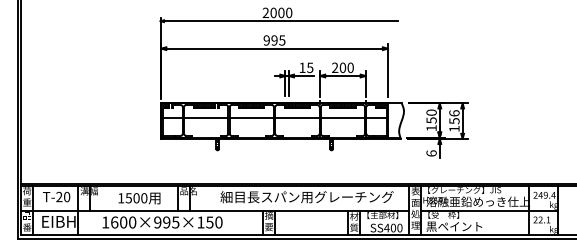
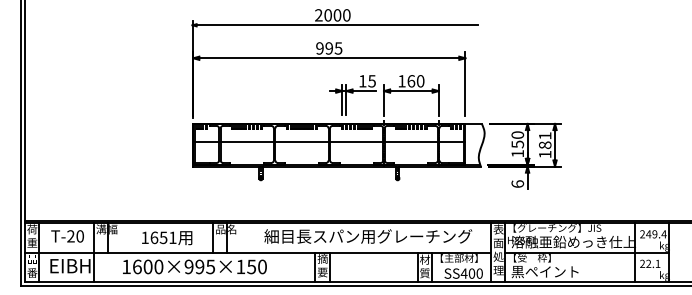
text: (338, 68) -> (406, 81), 200 -> 160
text: (453, 117) -> (544, 140), 156 -> 181
text: (136, 197) -> (163, 237), 1500 -> 1651

